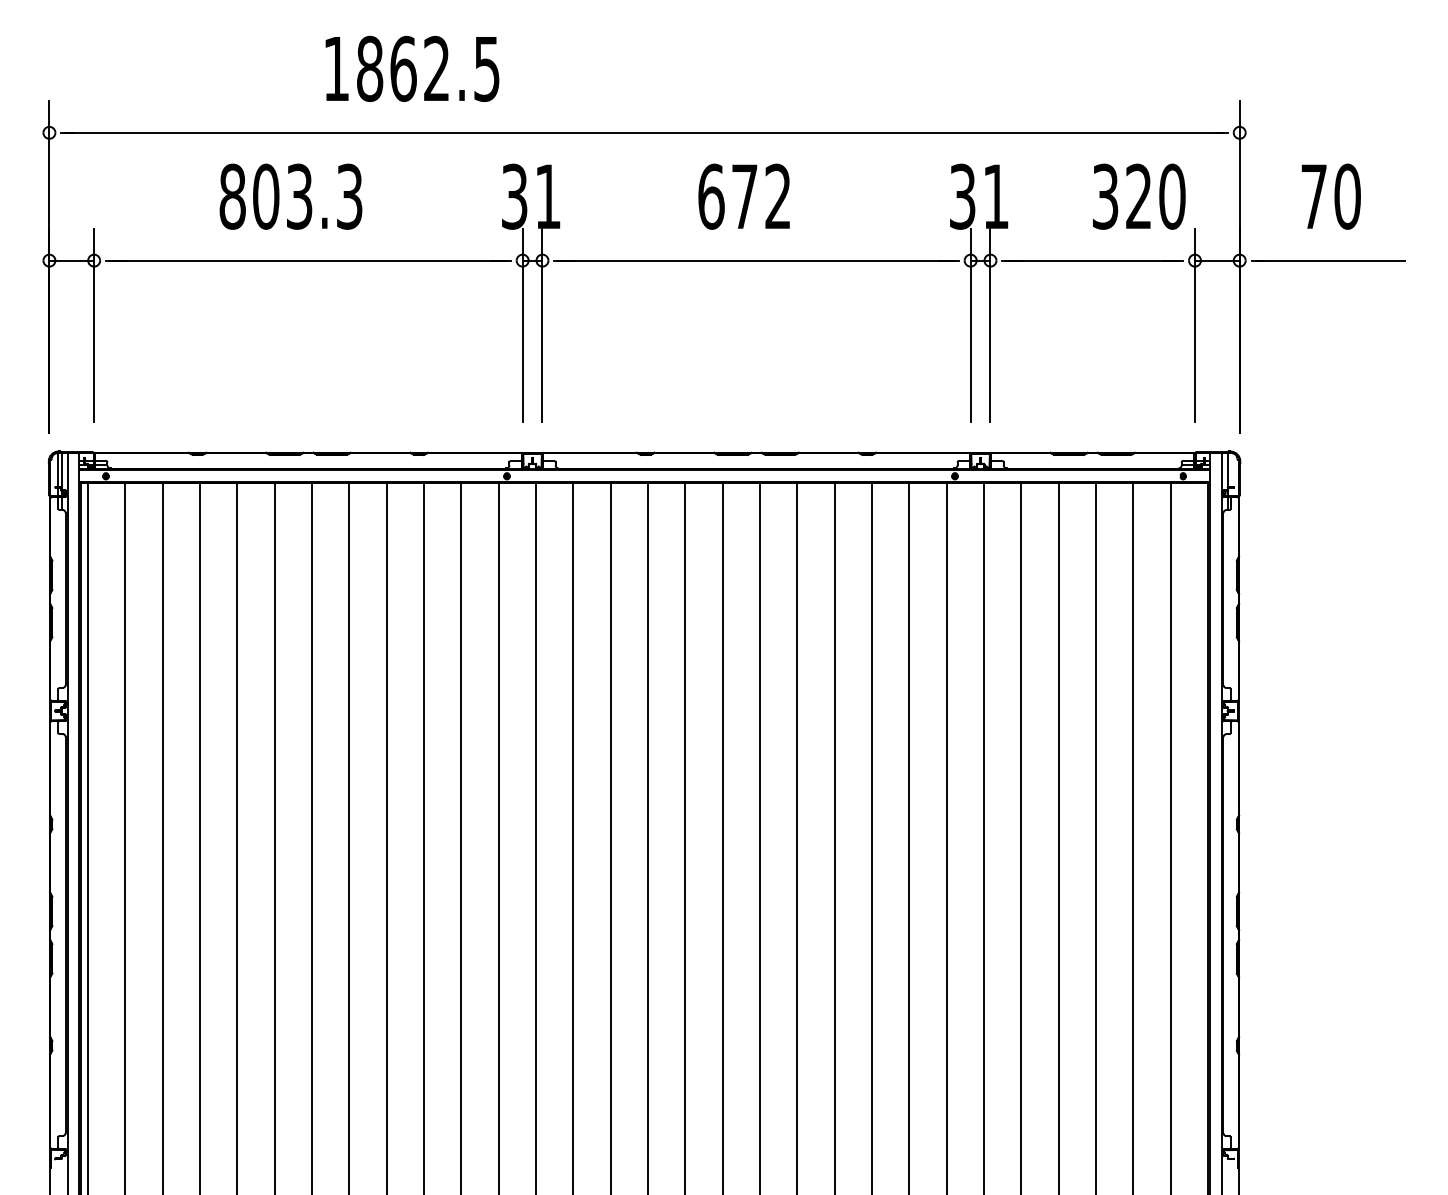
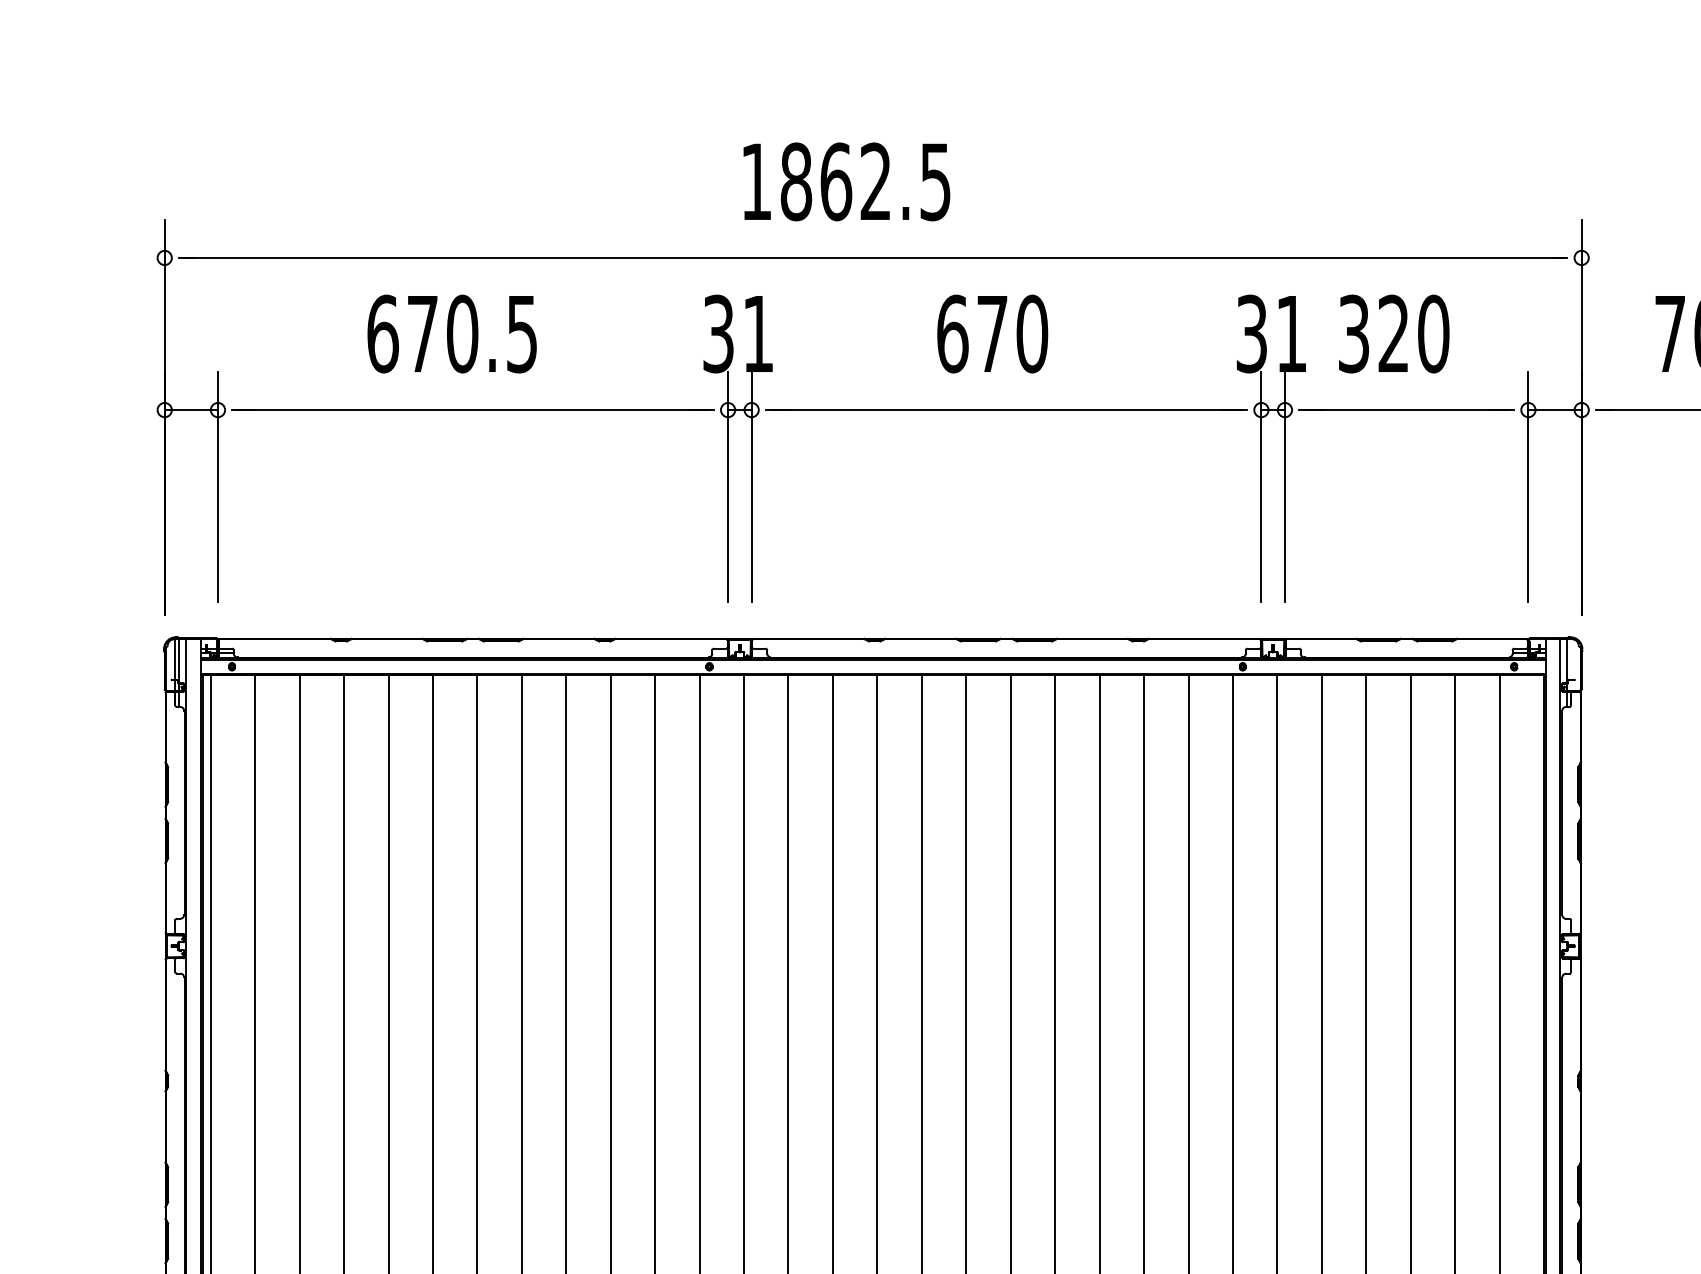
text: (412, 68) -> (846, 181), moved
text: (290, 196) -> (451, 333), 803.3 -> 670.5
text: (778, 196) -> (1032, 333), 672 -> 670
text: (1139, 196) -> (1394, 333), moved

